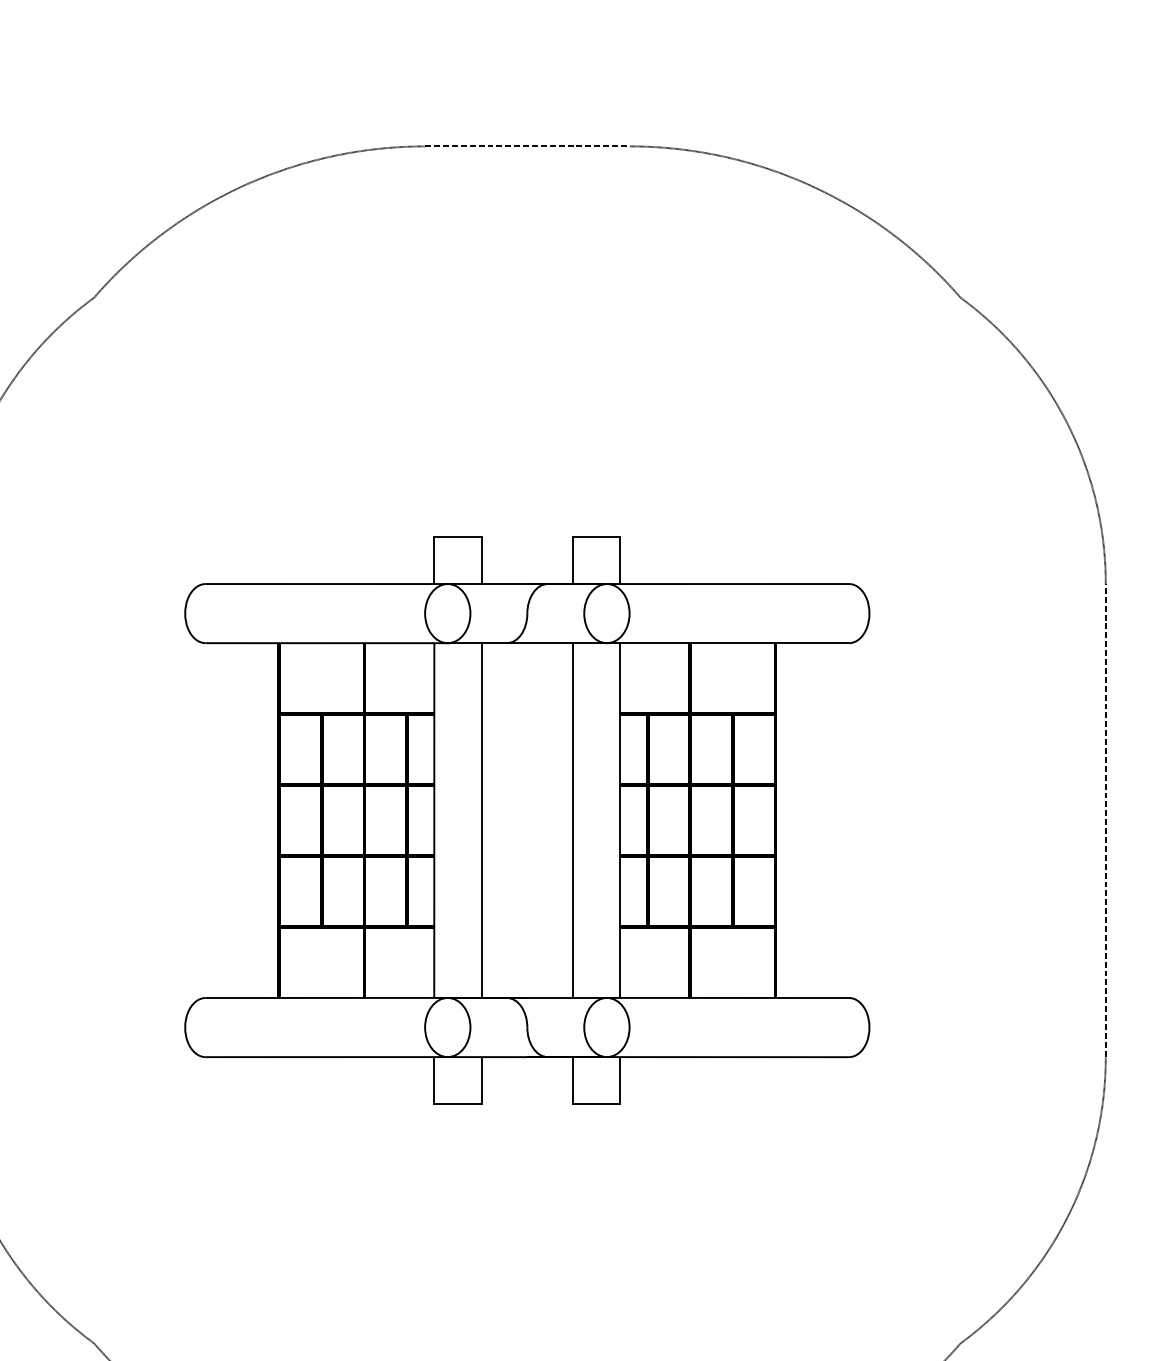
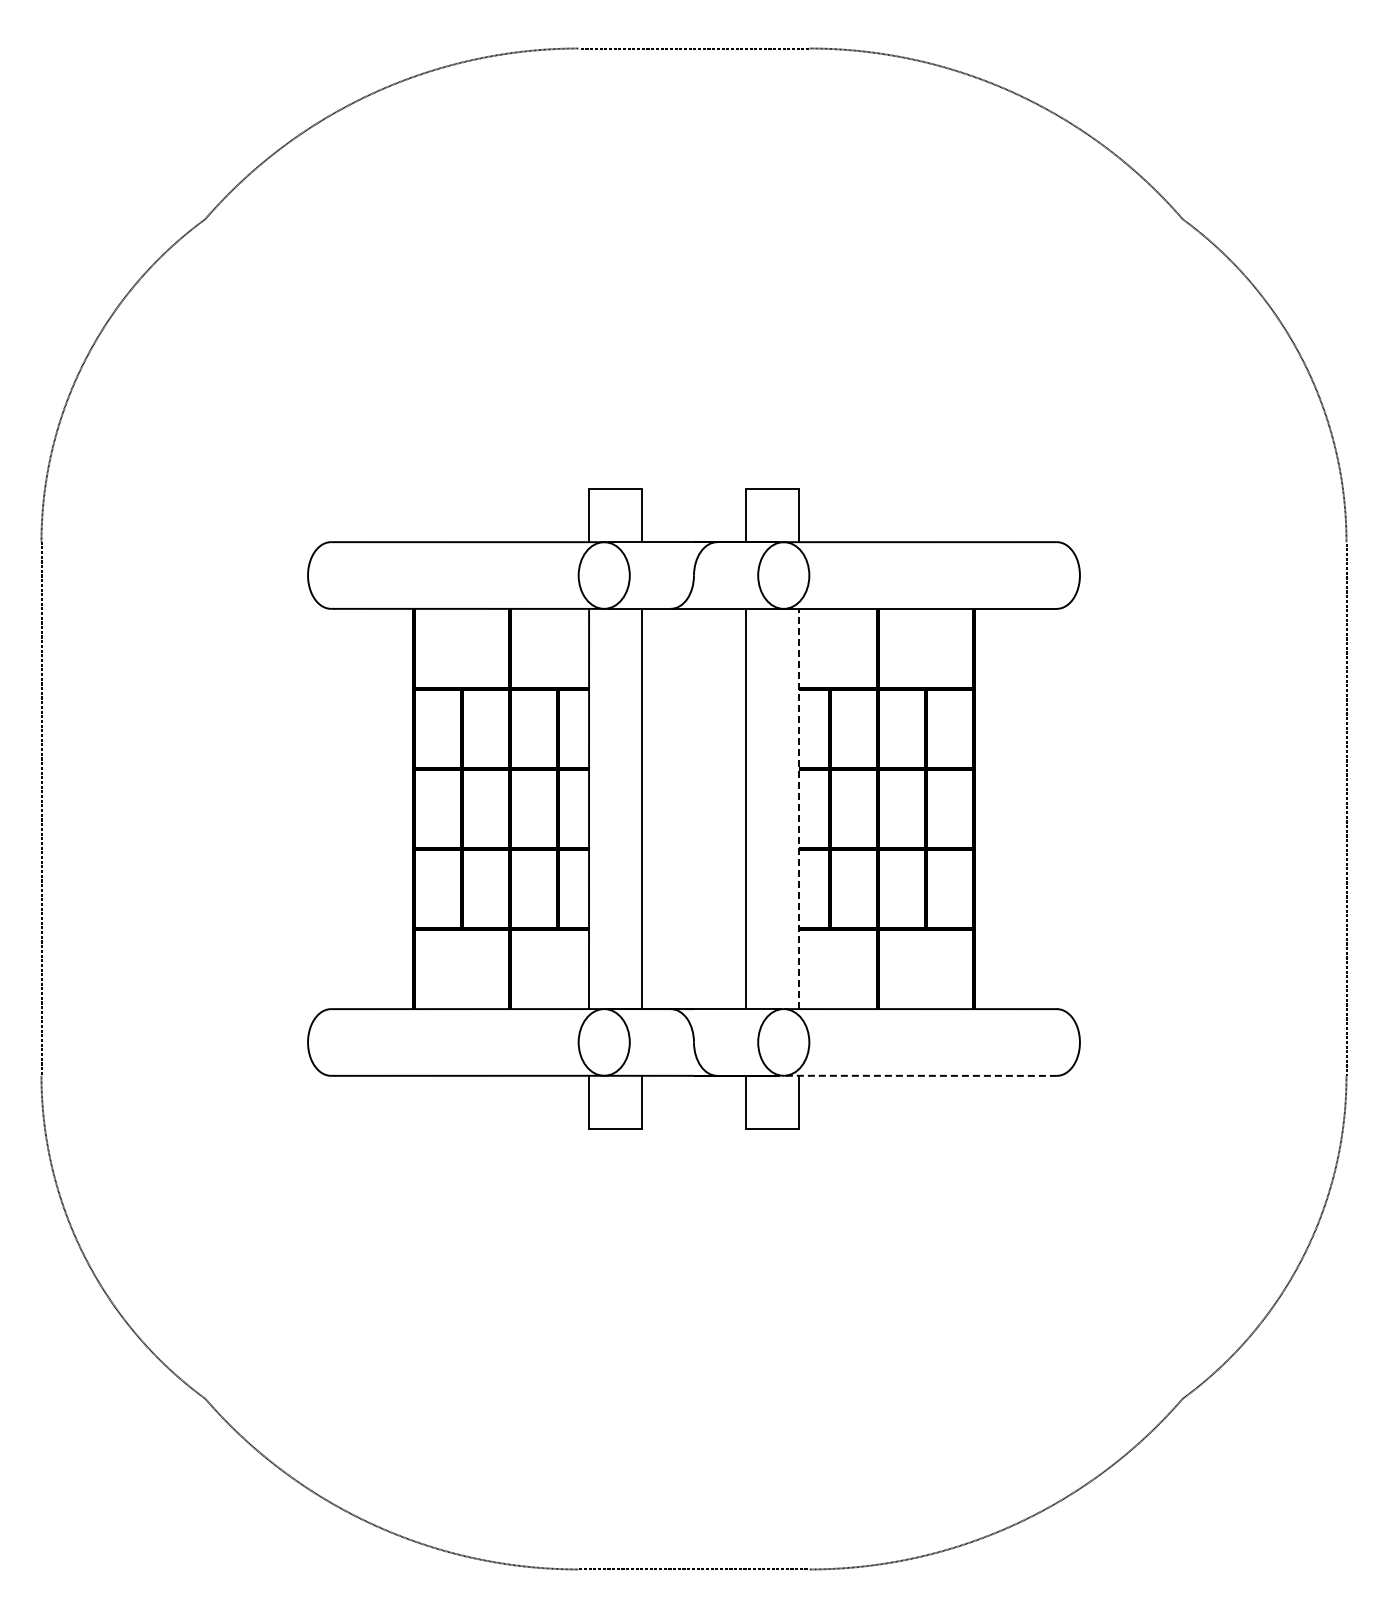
line: (619, 820) -> (798, 808), solid -> dashed
line: (728, 1056) -> (920, 1075), solid -> dashed

